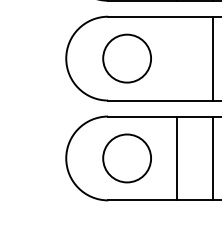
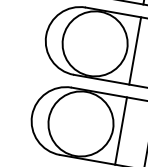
circle: (127, 58) -> (95, 43), size x1.67
line: (177, 58) -> (135, 50), added
circle: (127, 158) -> (81, 124), size x1.67

